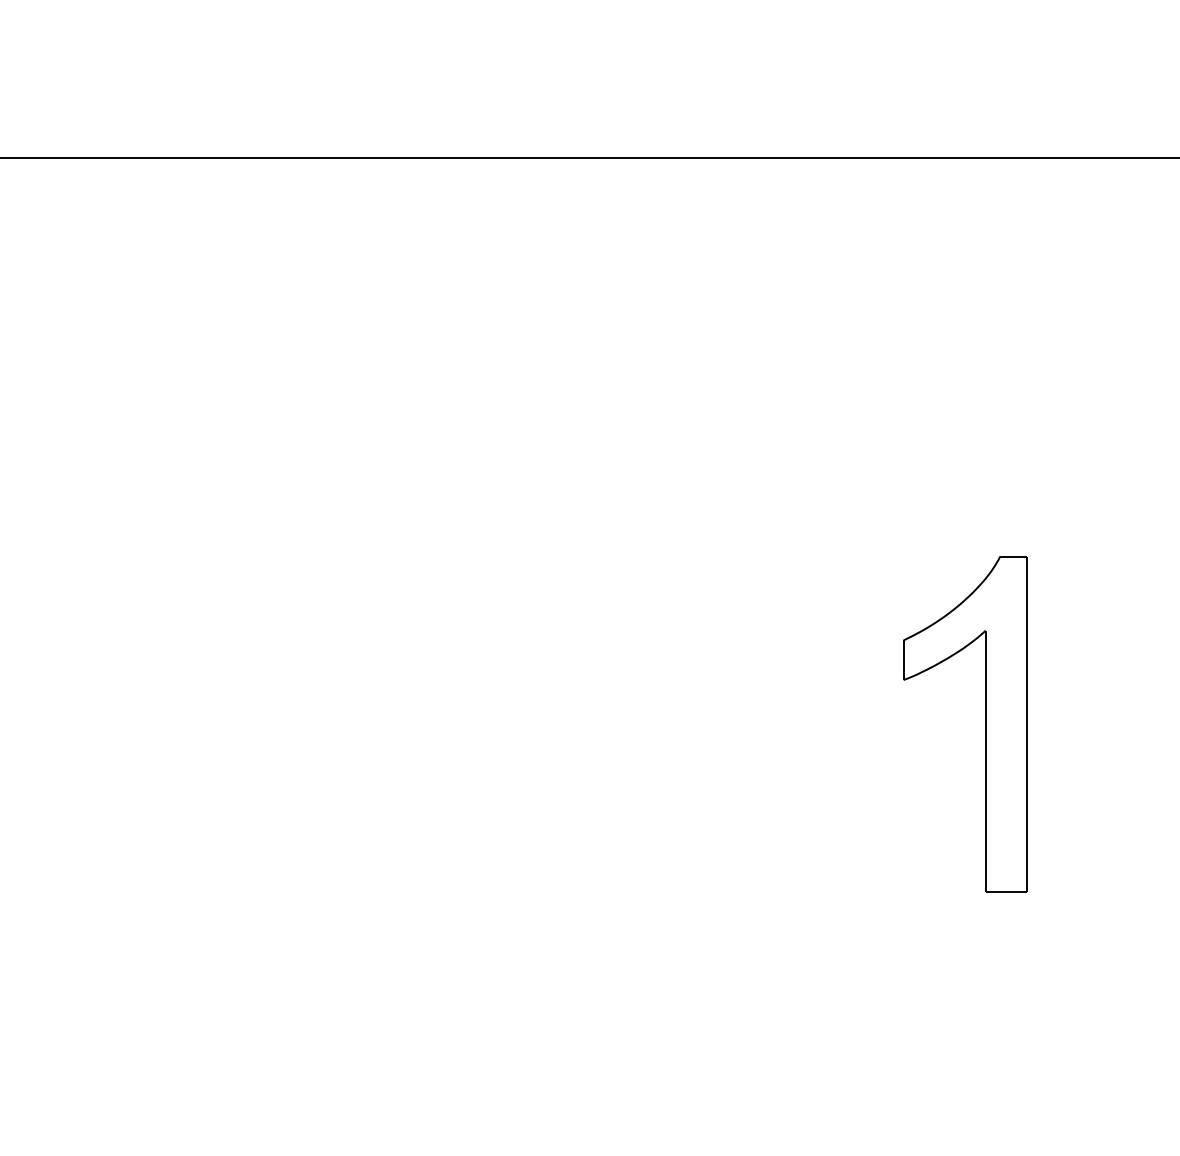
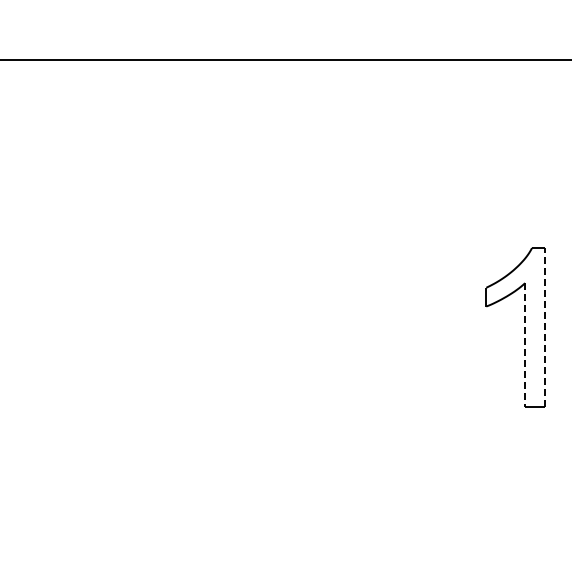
line: (1026, 722) -> (544, 326), solid -> dashed
line: (986, 760) -> (525, 344), solid -> dashed

